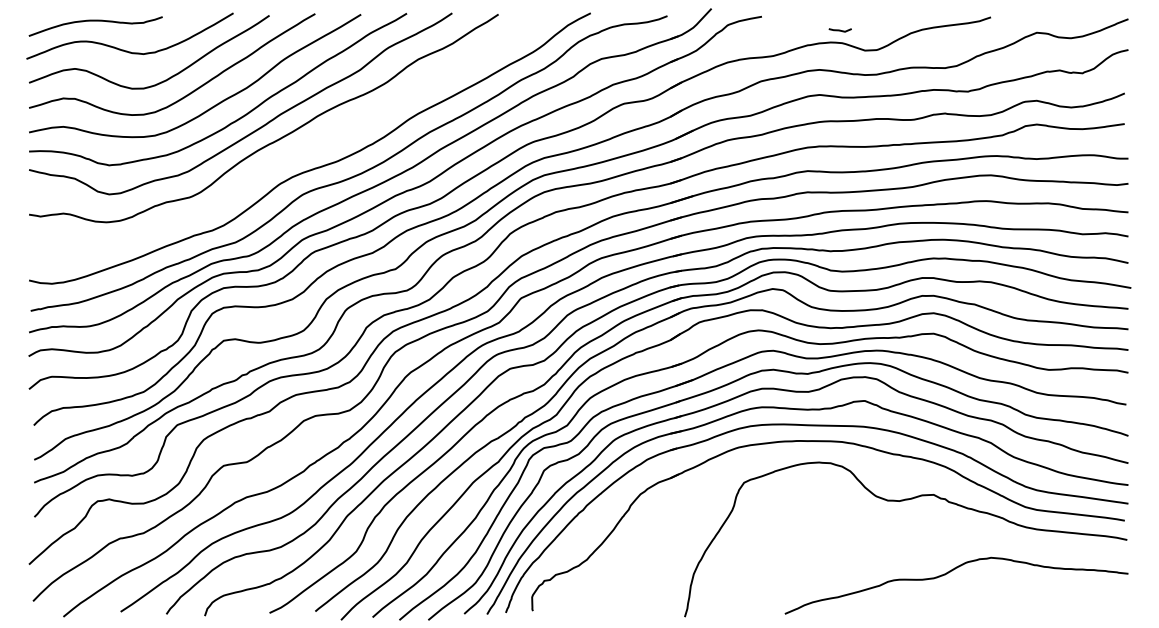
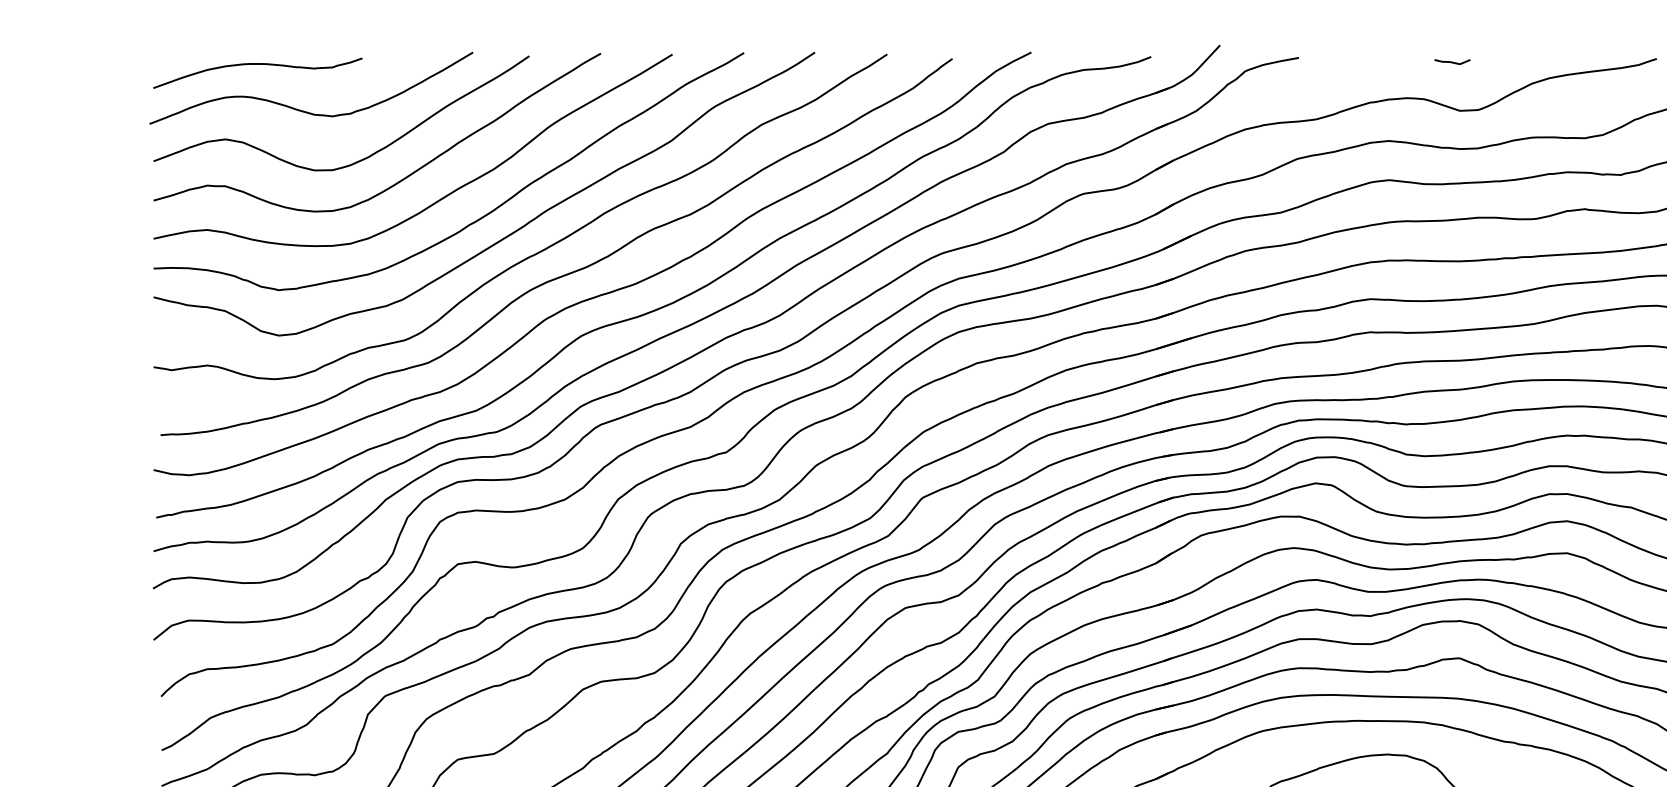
line: (839, 30) -> (1451, 62), moved
curve: (292, 154) -> (565, 273), added

